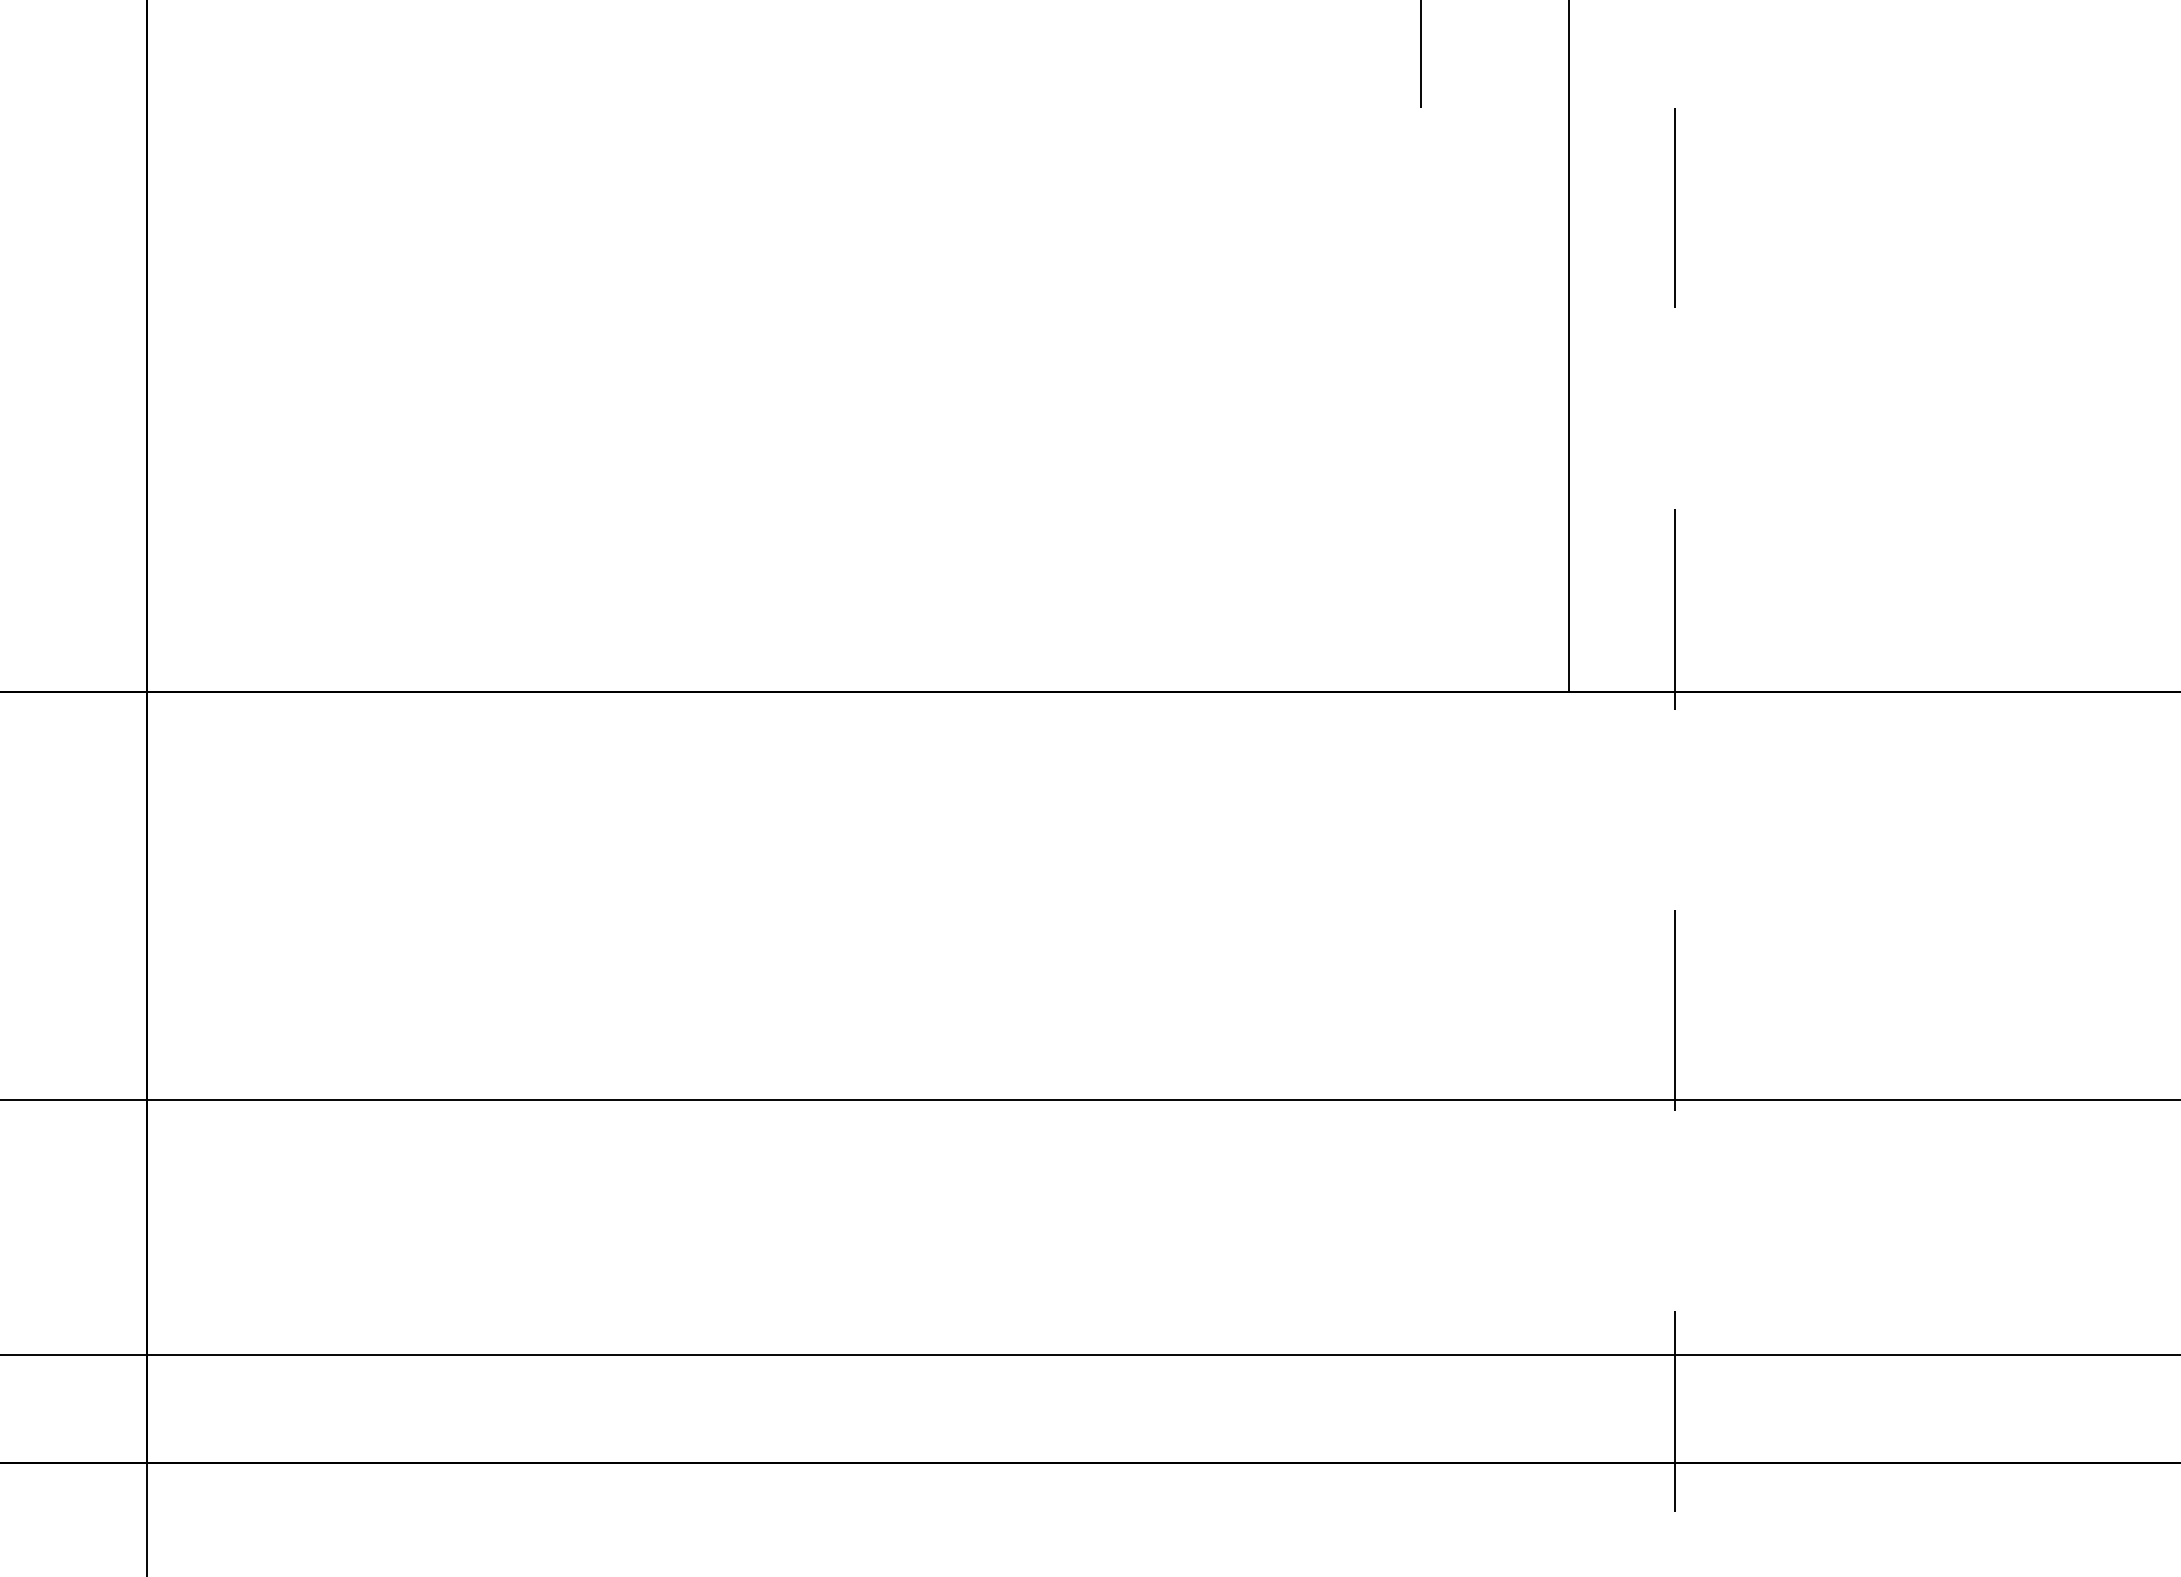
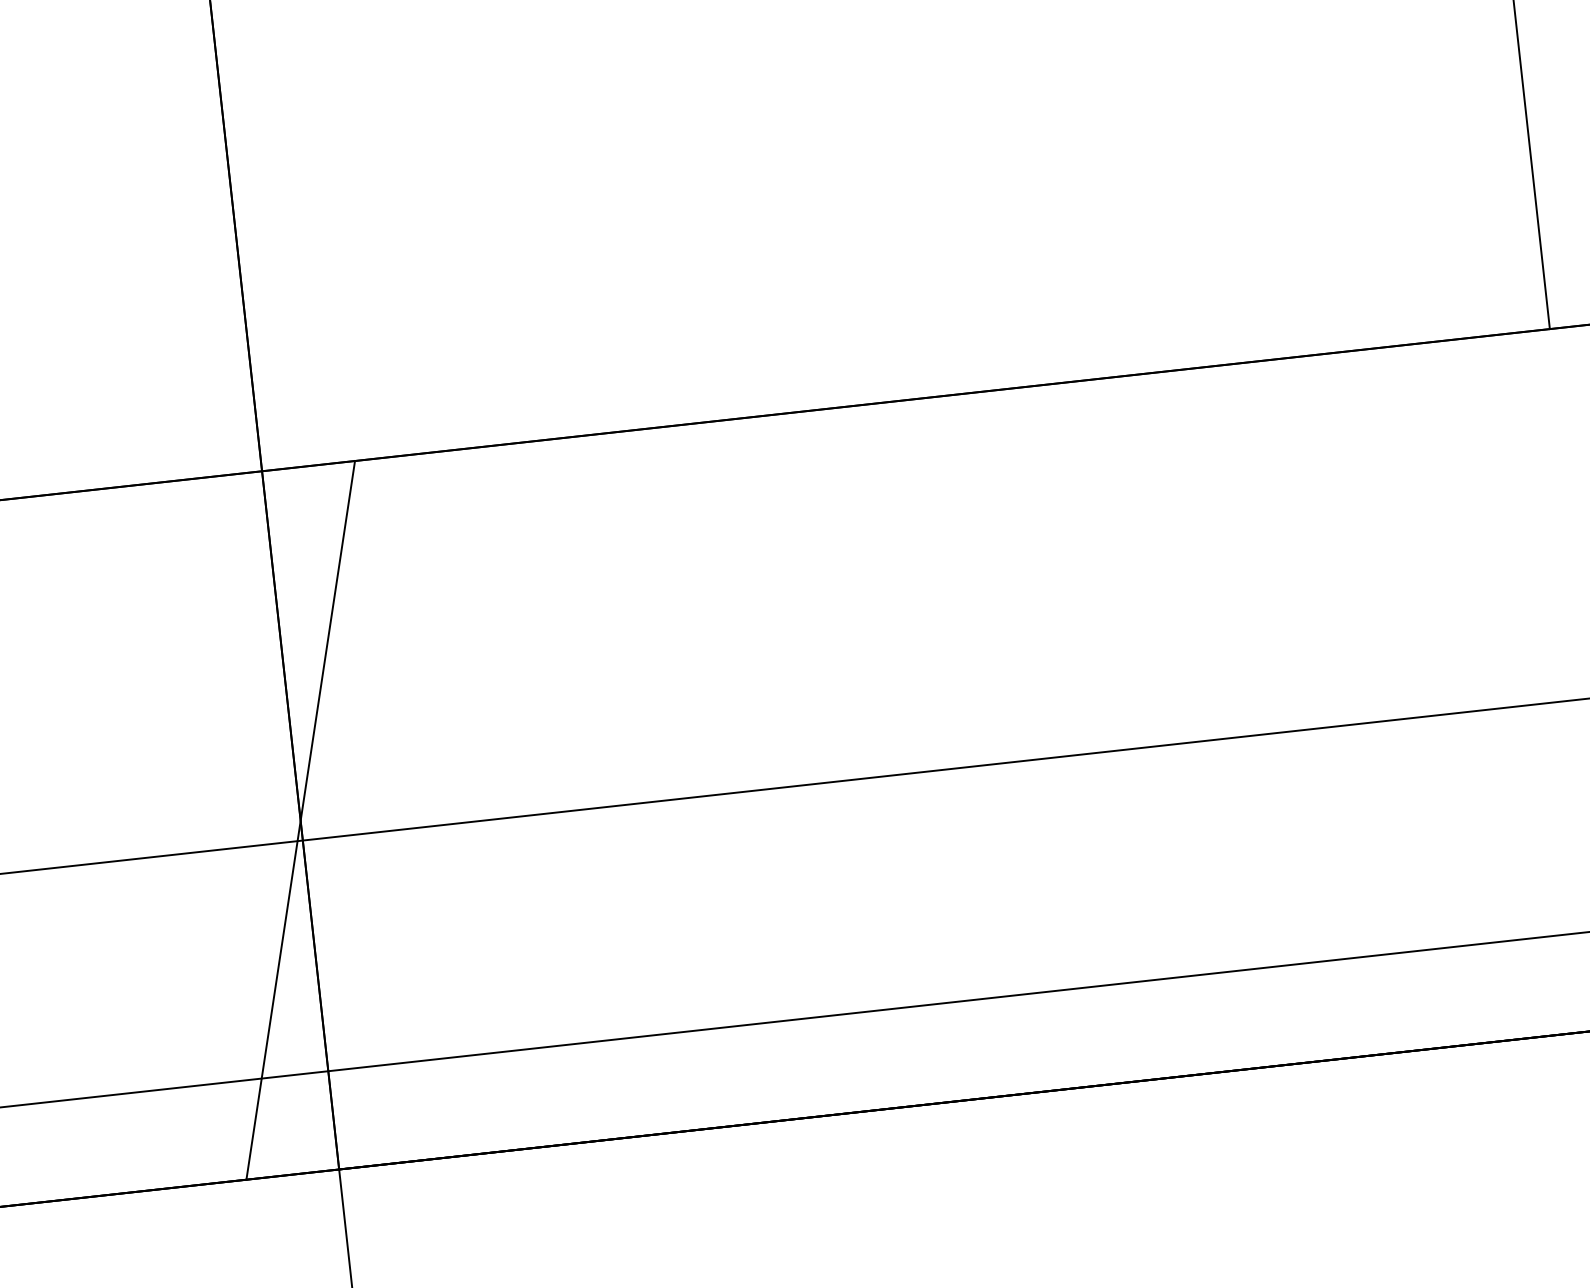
line: (146, 1077) -> (300, 820), added

